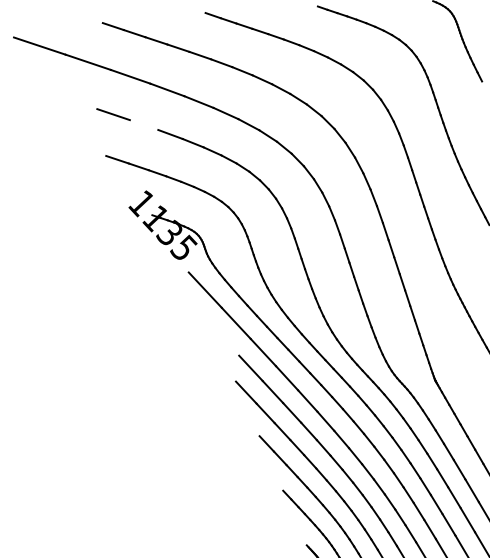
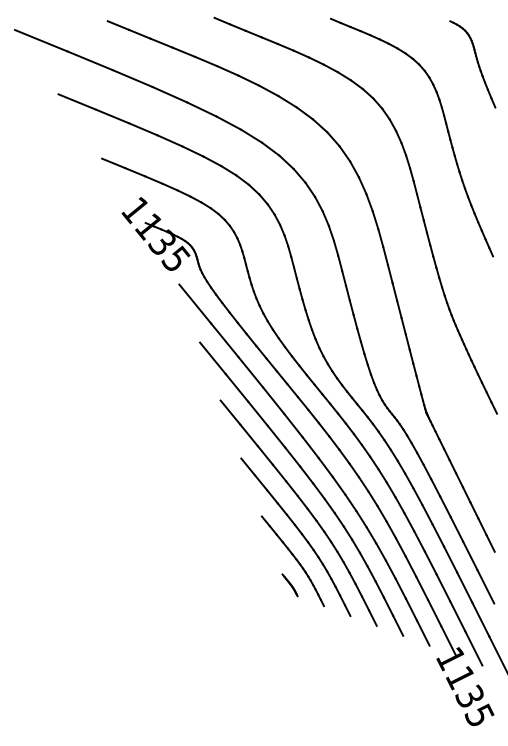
line: (78, 102) -> (77, 101), added
line: (144, 125) -> (143, 129), added
line: (225, 341) -> (212, 358), added

